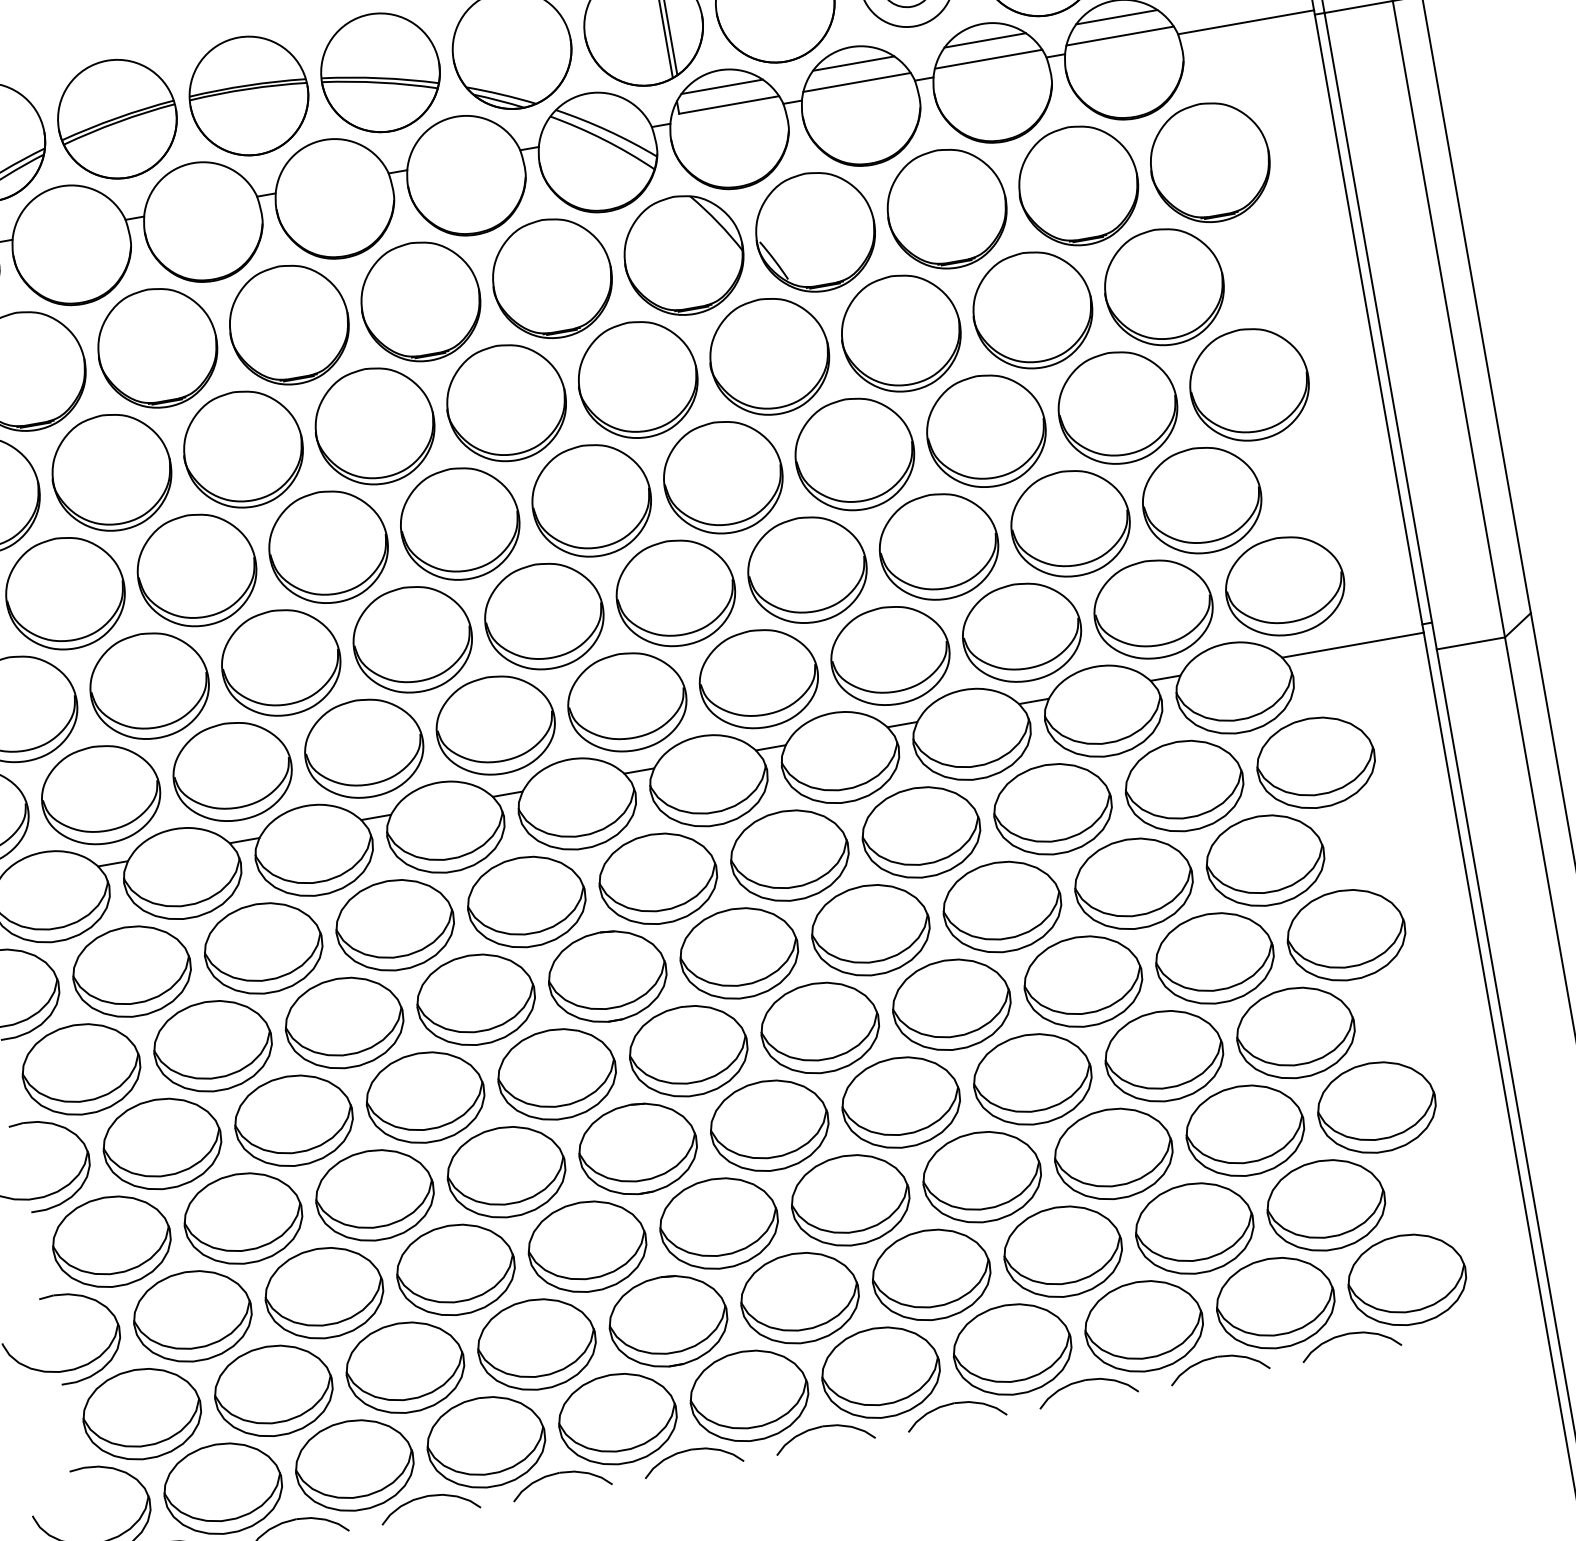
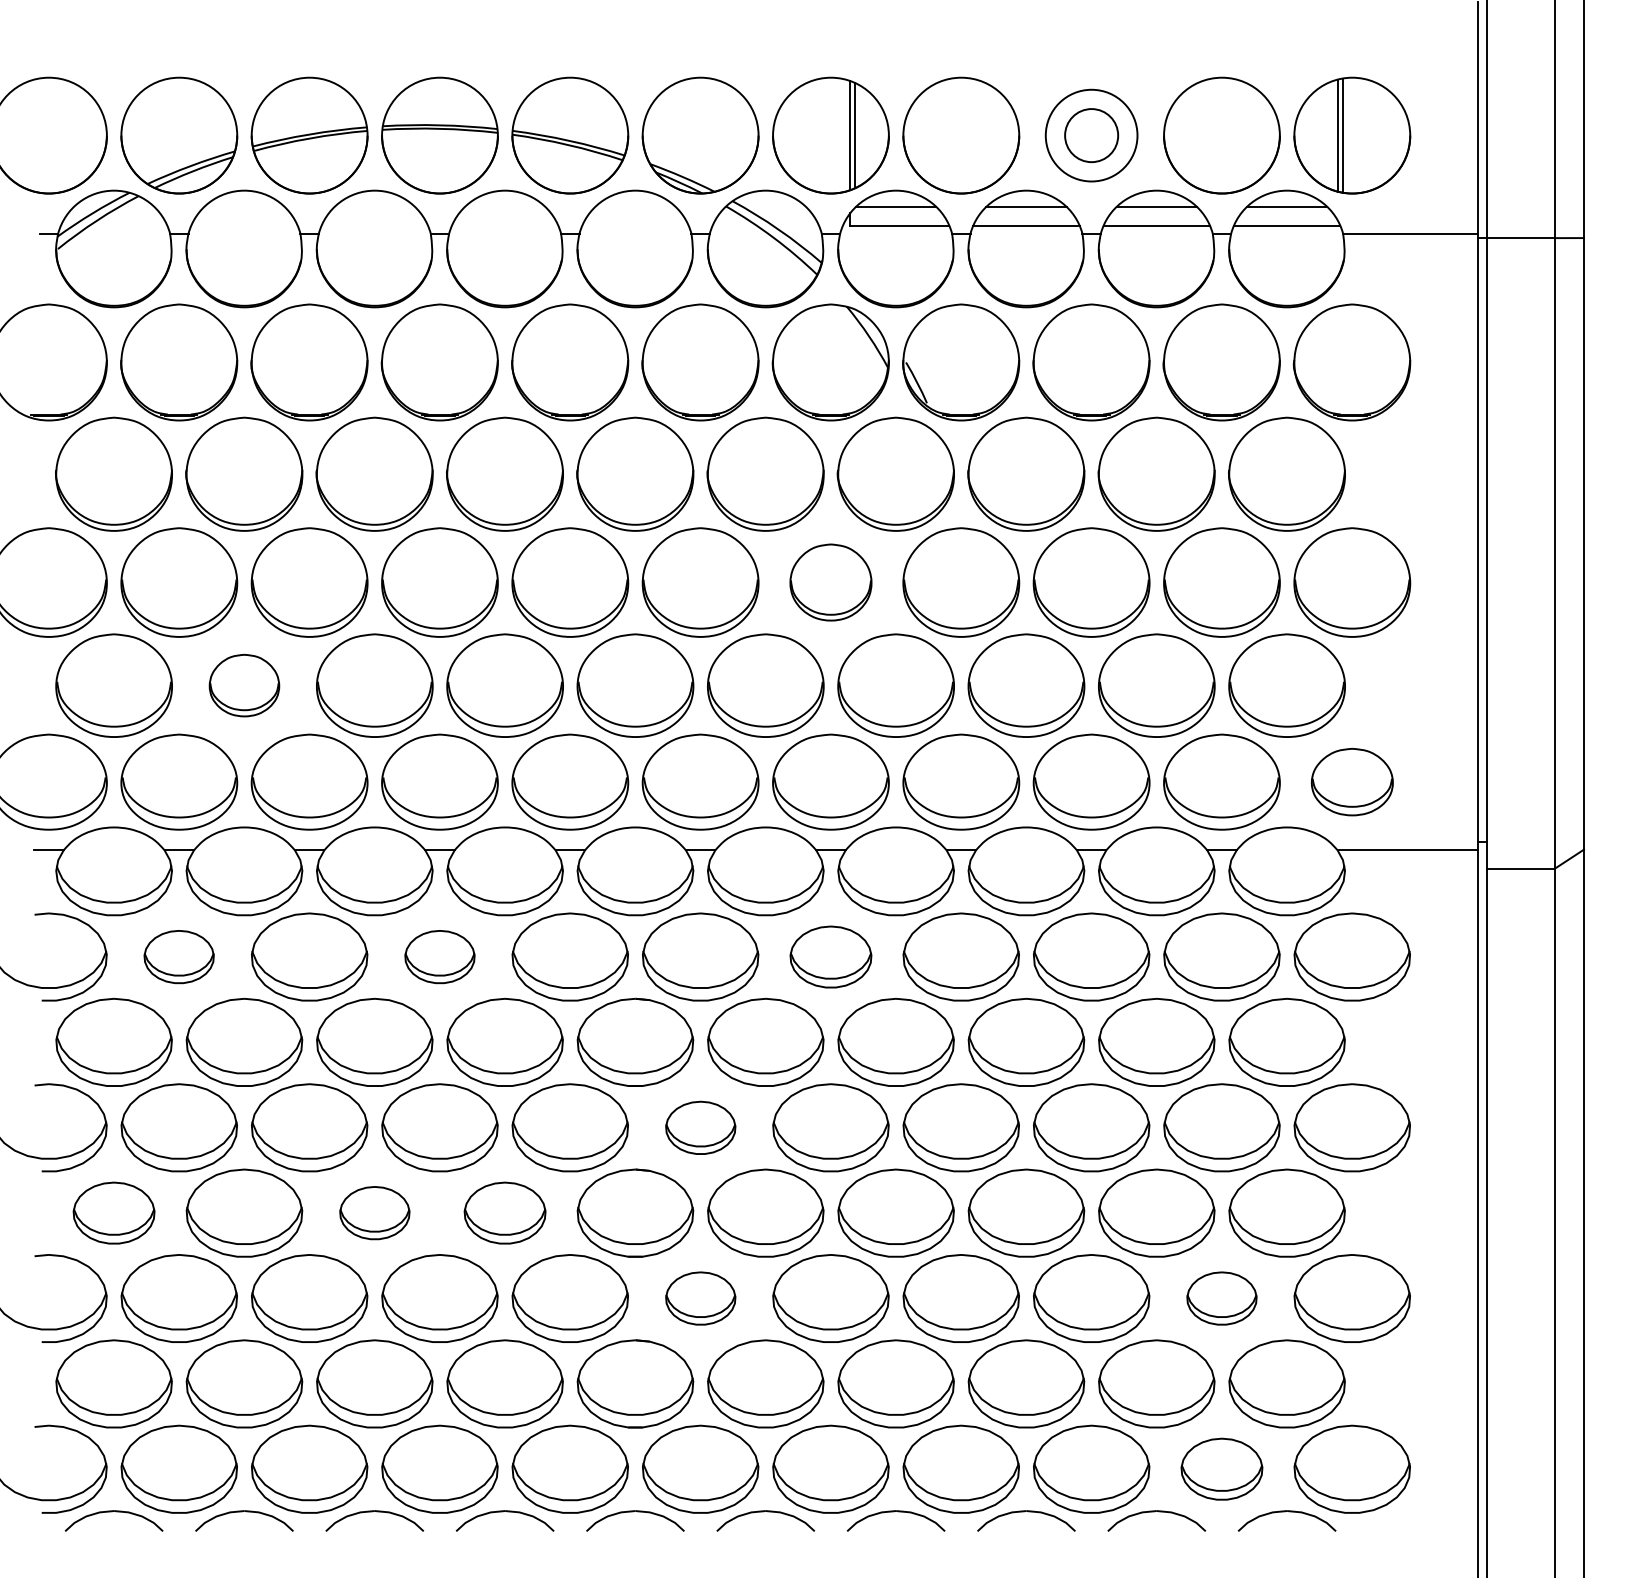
part: (722, 477) -> (830, 582), size x0.7
part: (1285, 585) -> (1352, 781), size x0.7
part: (149, 685) -> (244, 685), size x0.6
part: (789, 855) -> (830, 956), size x0.7
part: (394, 924) -> (439, 956), size x0.6
part: (131, 971) -> (178, 956), size x0.6
part: (688, 1050) -> (700, 1127), size x0.6
part: (1244, 1130) -> (1221, 1298), size x0.6
part: (505, 1171) -> (504, 1212), size x0.7
part: (374, 1194) -> (374, 1212), size x0.6
part: (718, 1223) -> (700, 1298), size x0.6
part: (111, 1241) -> (113, 1212), size x0.7
part: (1275, 1302) -> (1221, 1468), size x0.7

